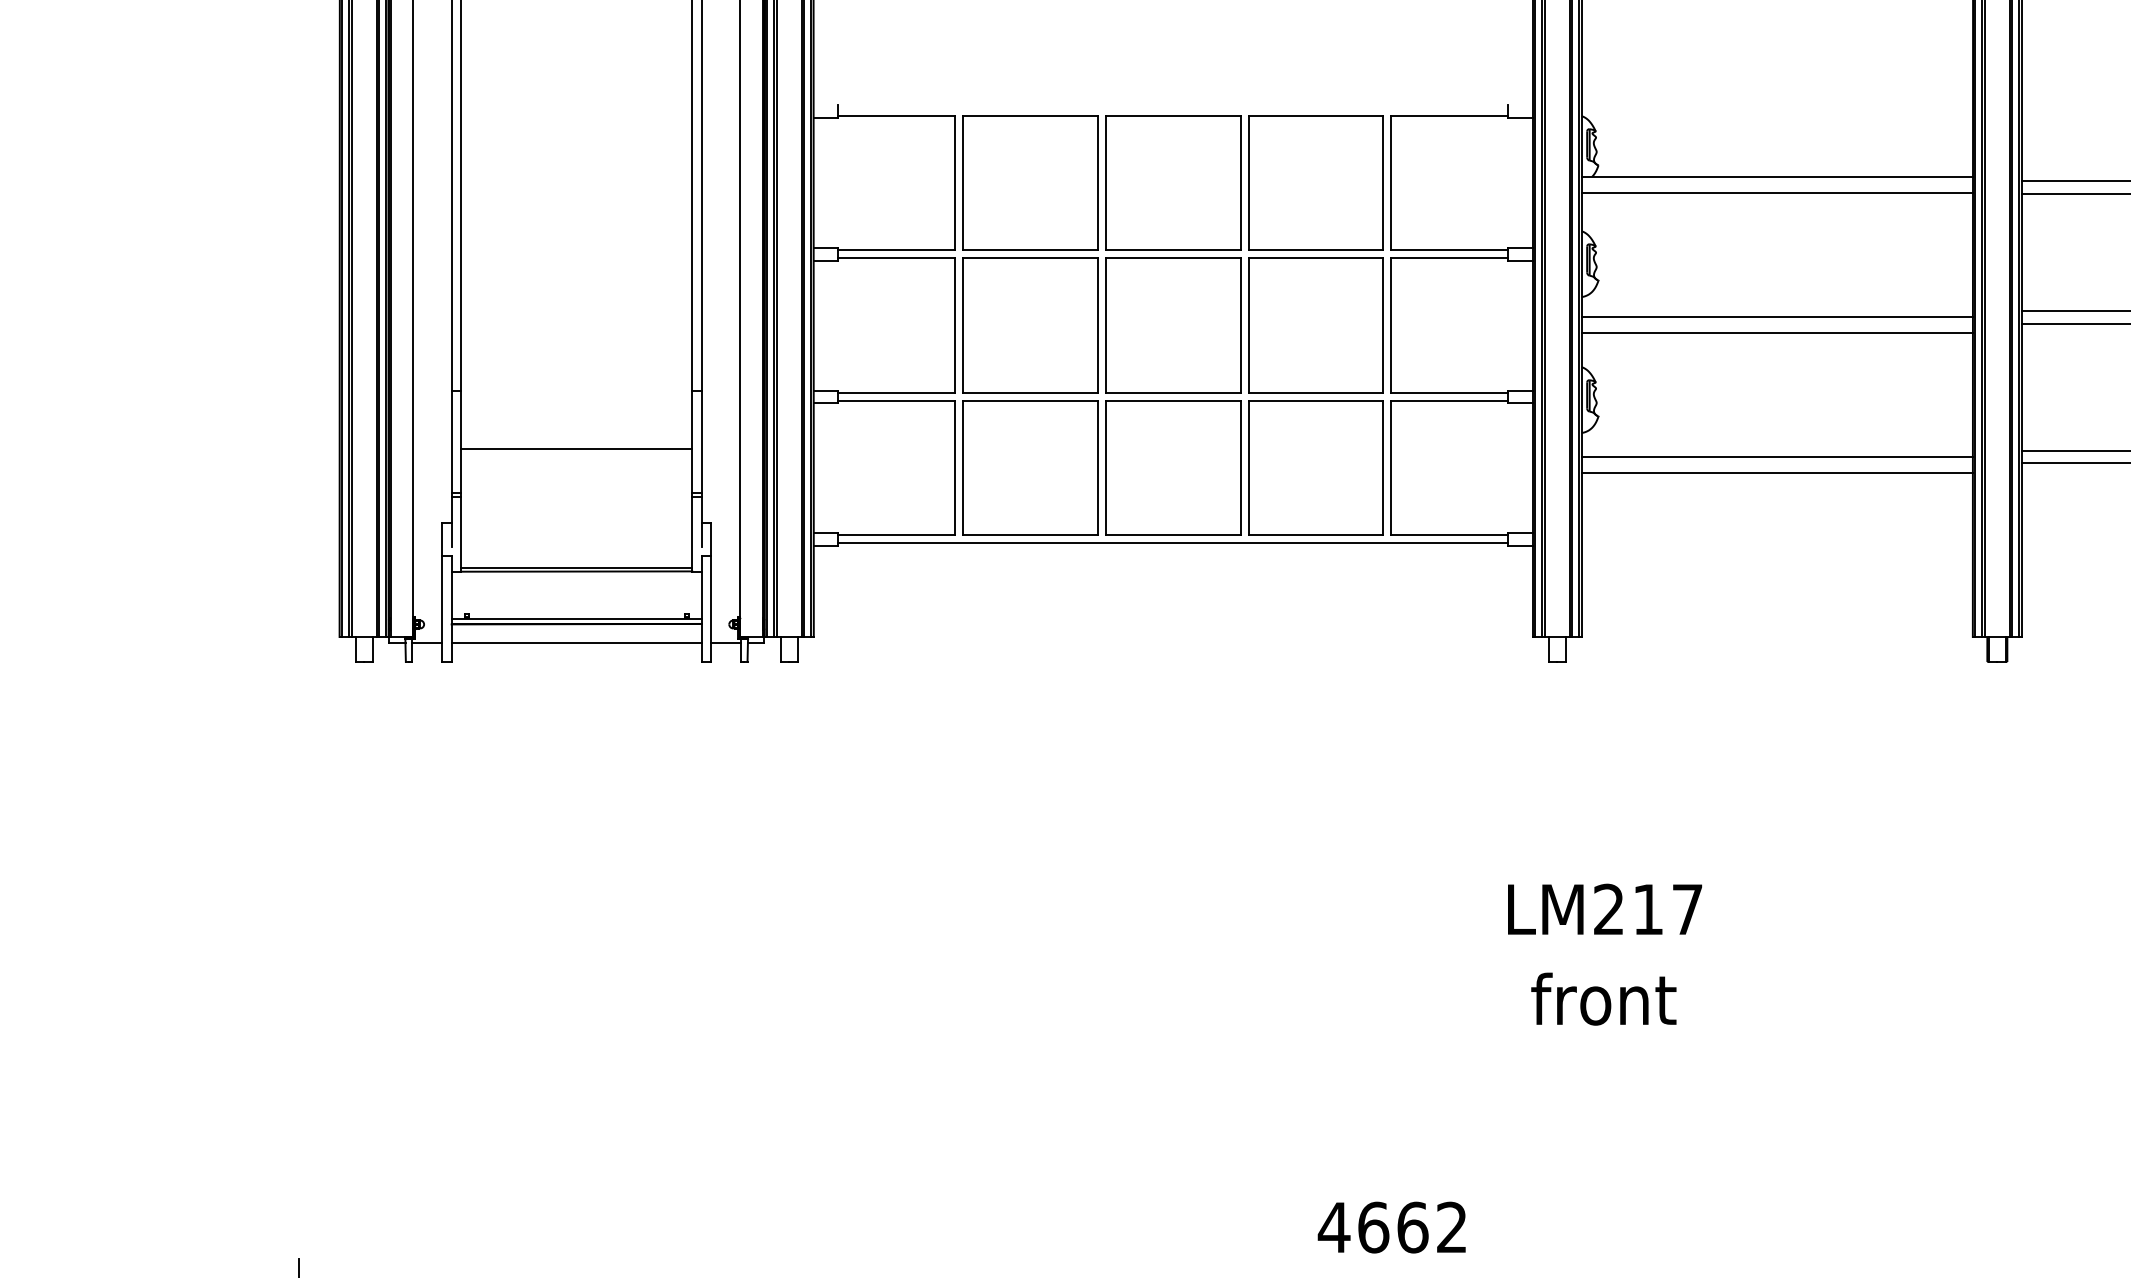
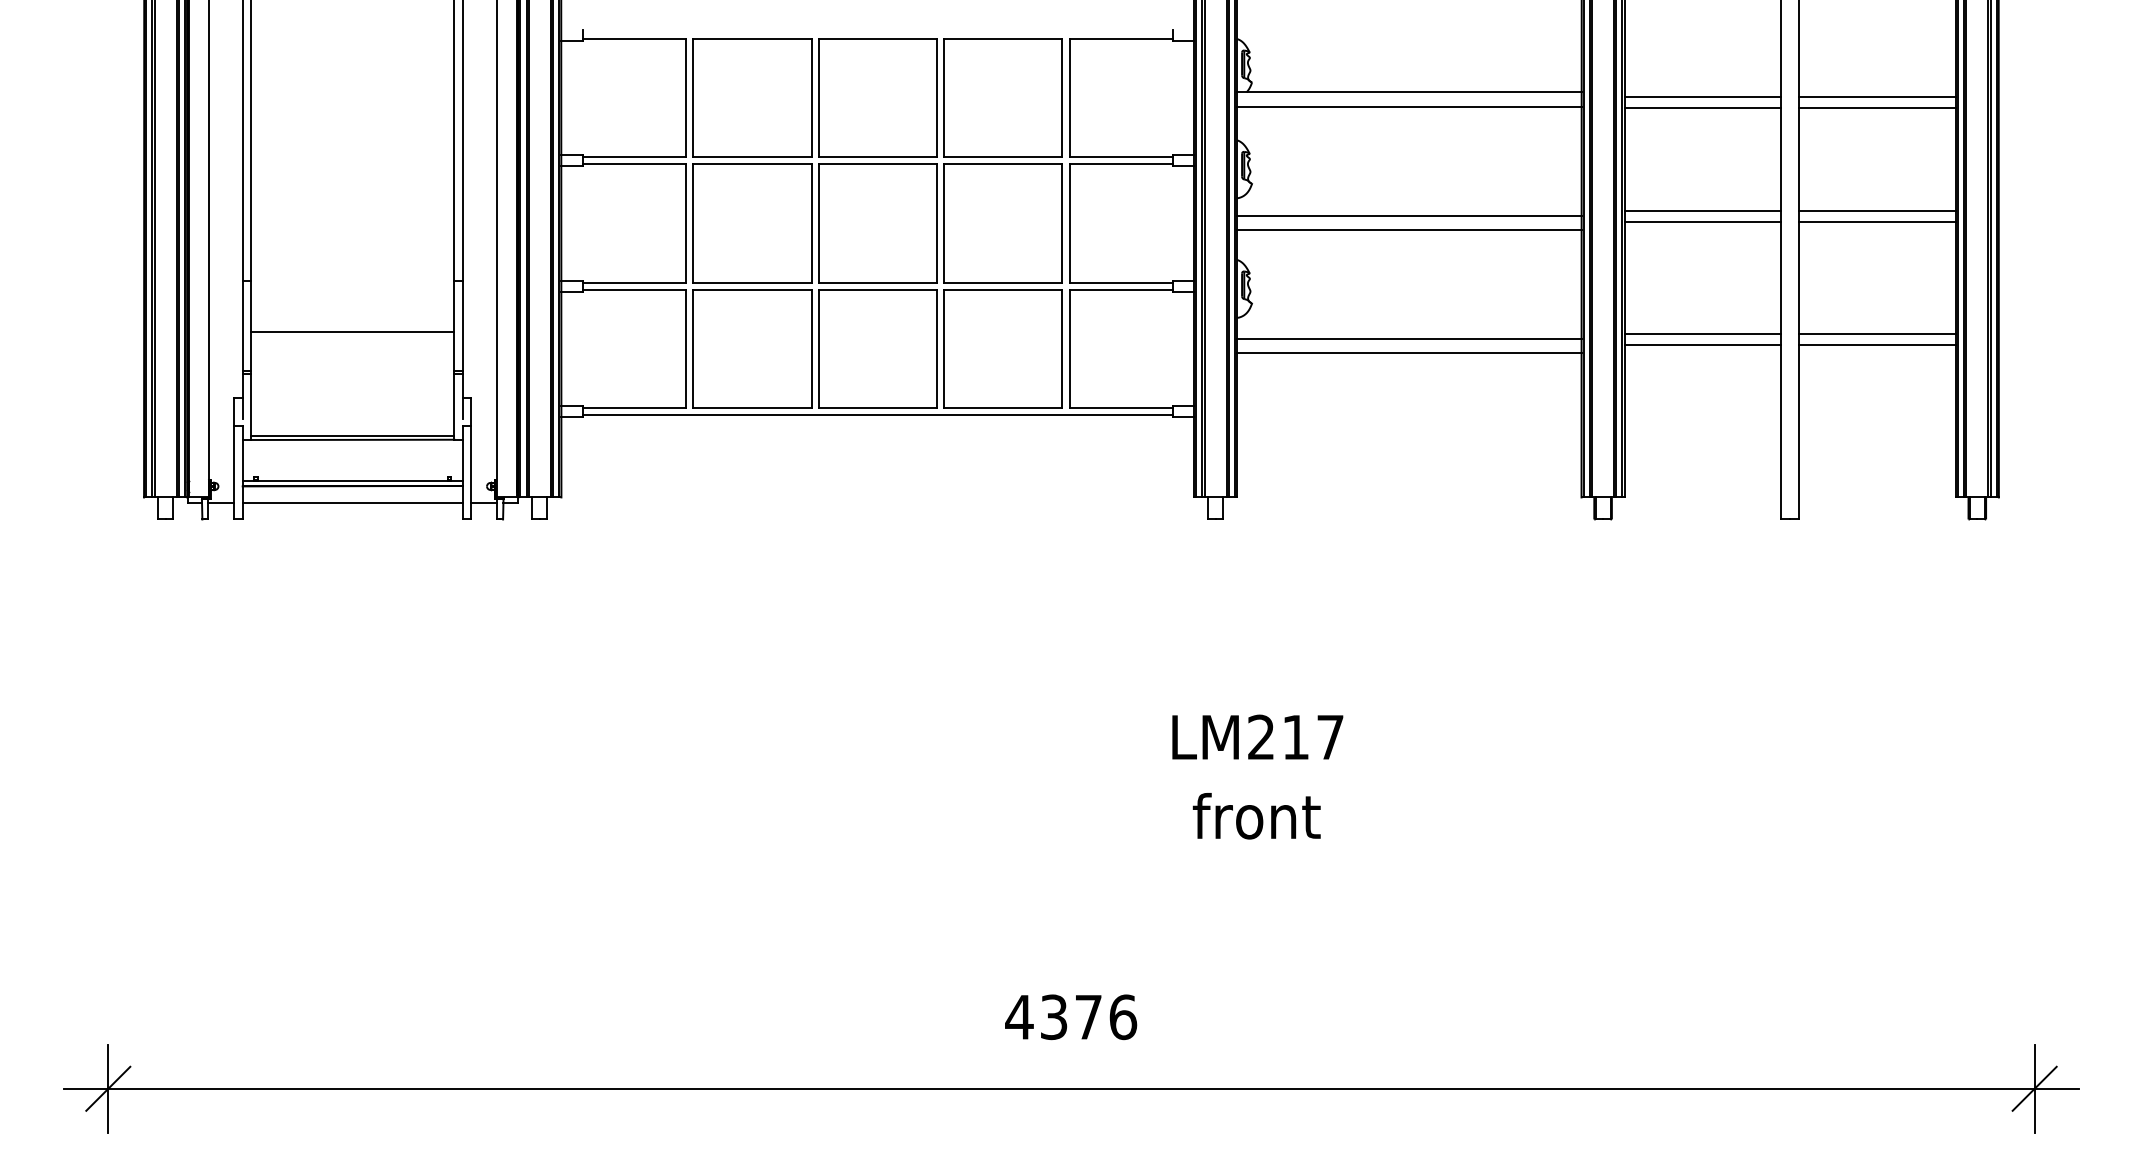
text: (1412, 1227) -> (1088, 1017), 4662 -> 4376

